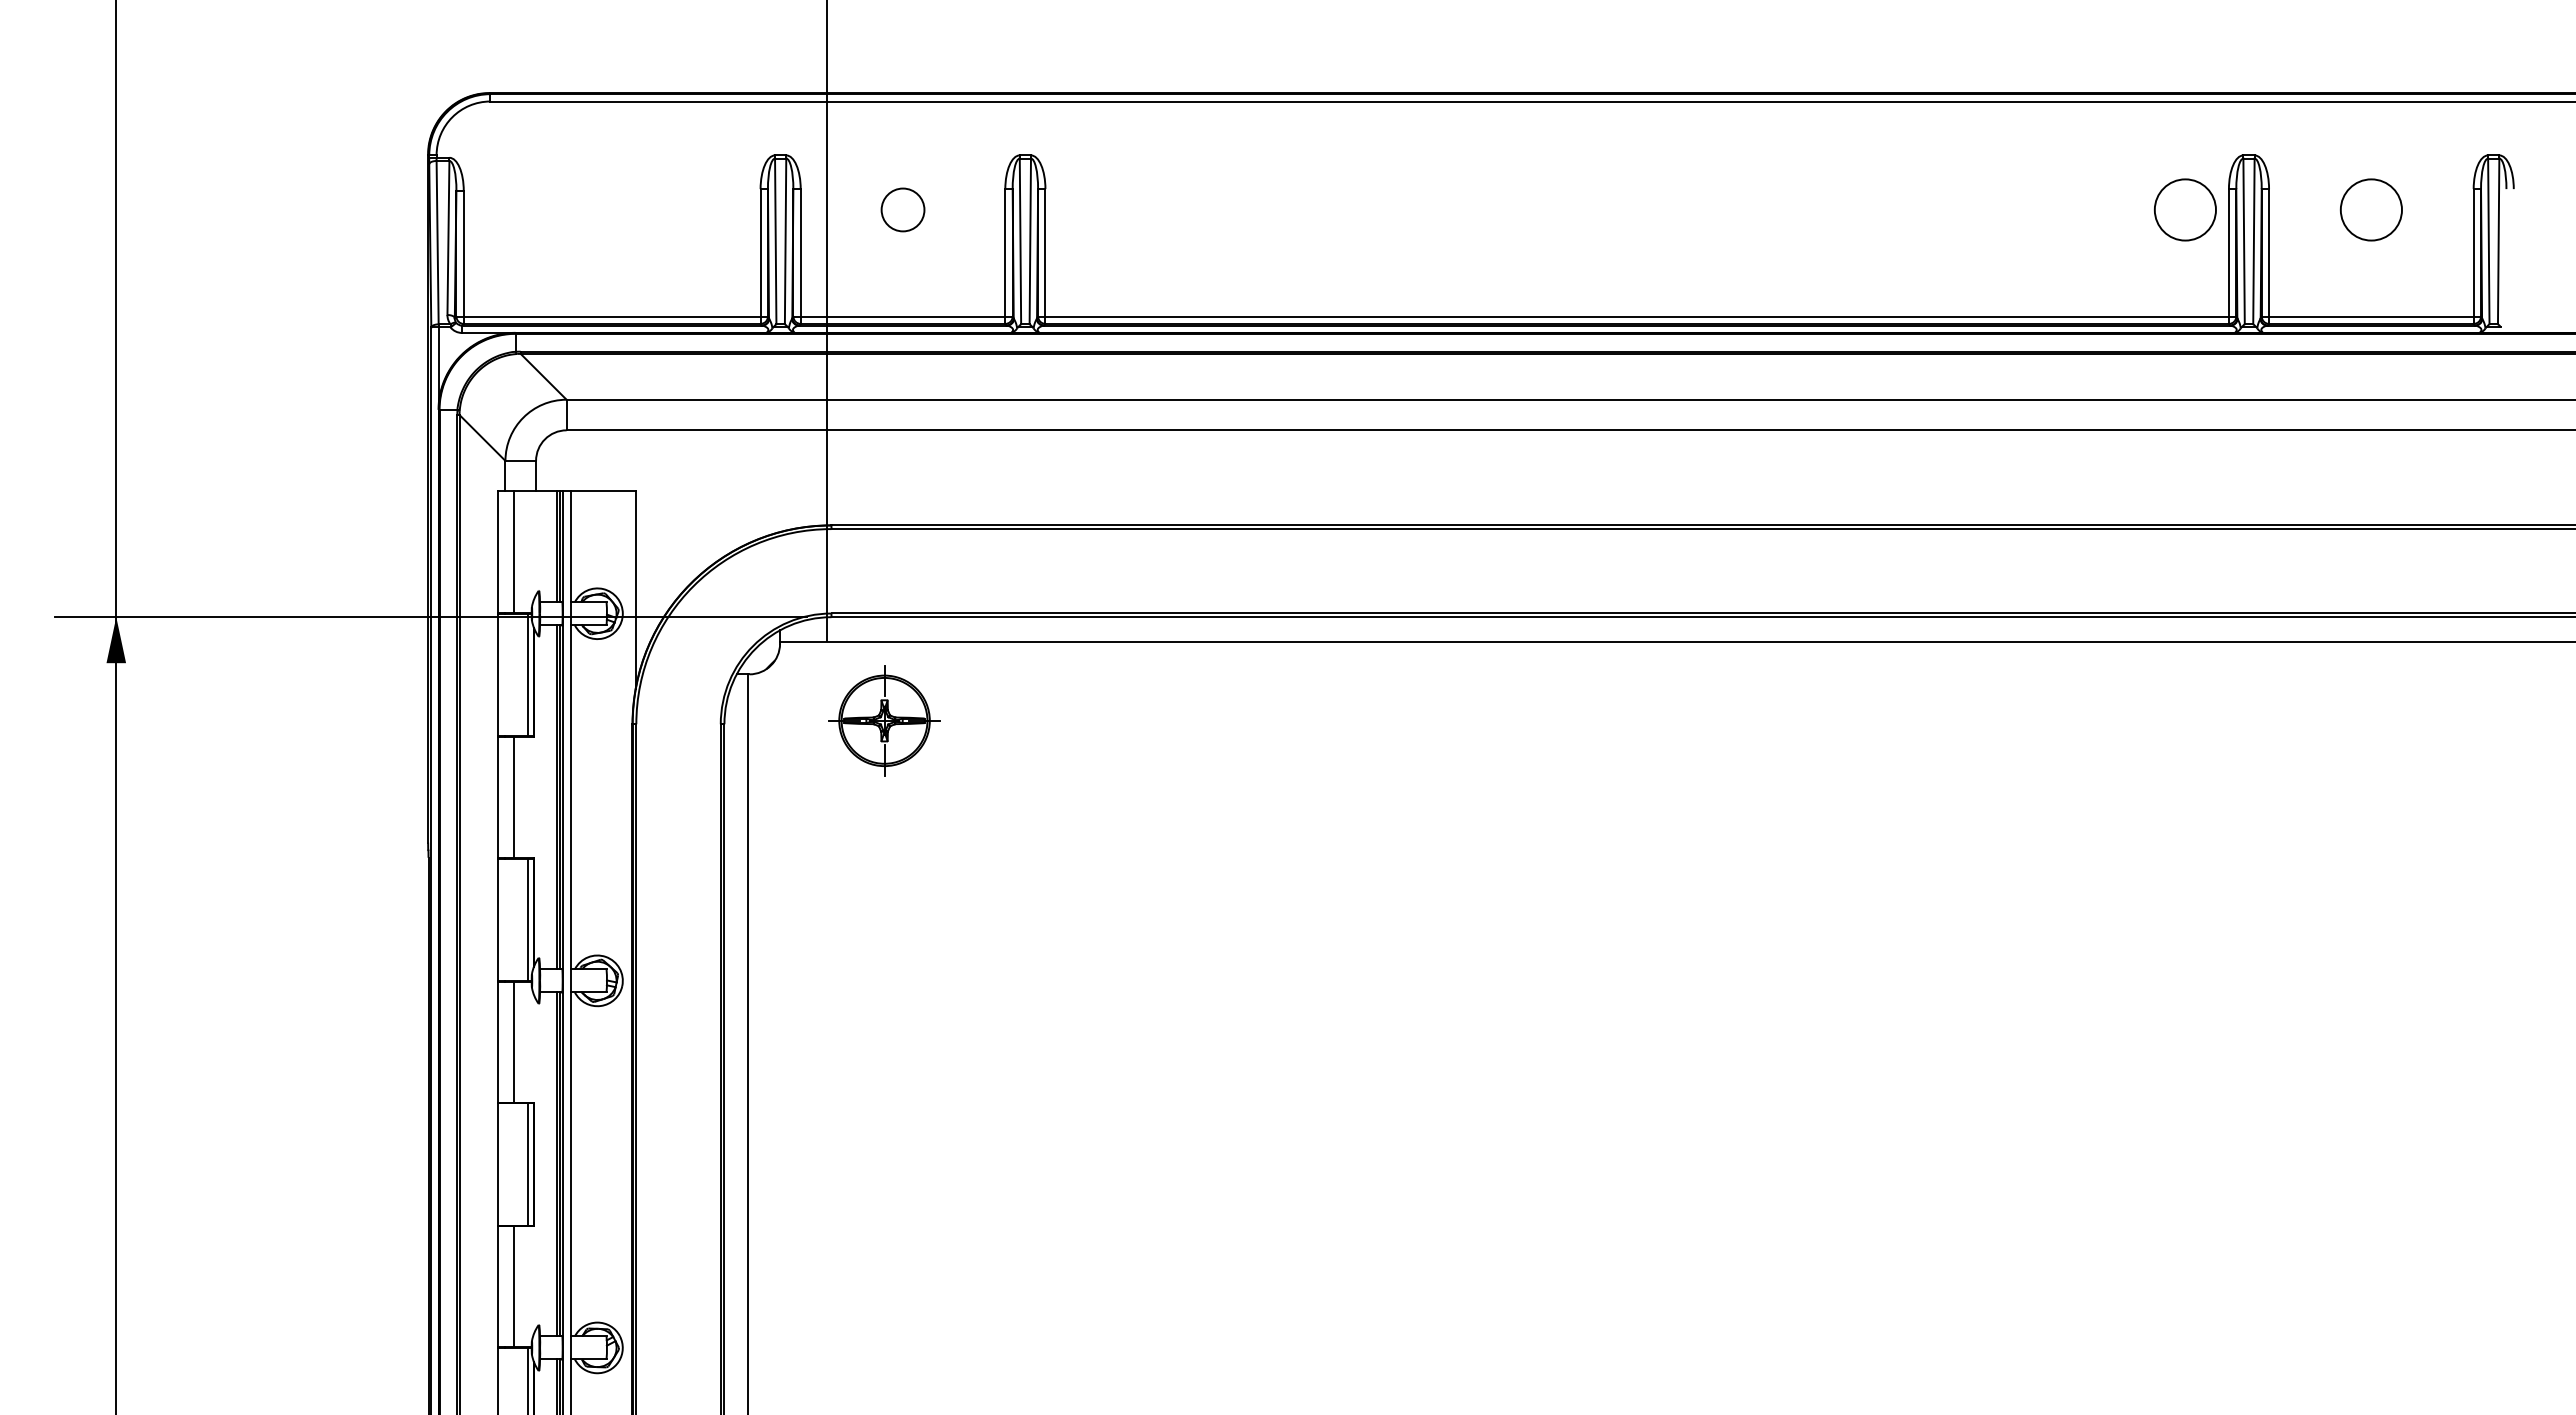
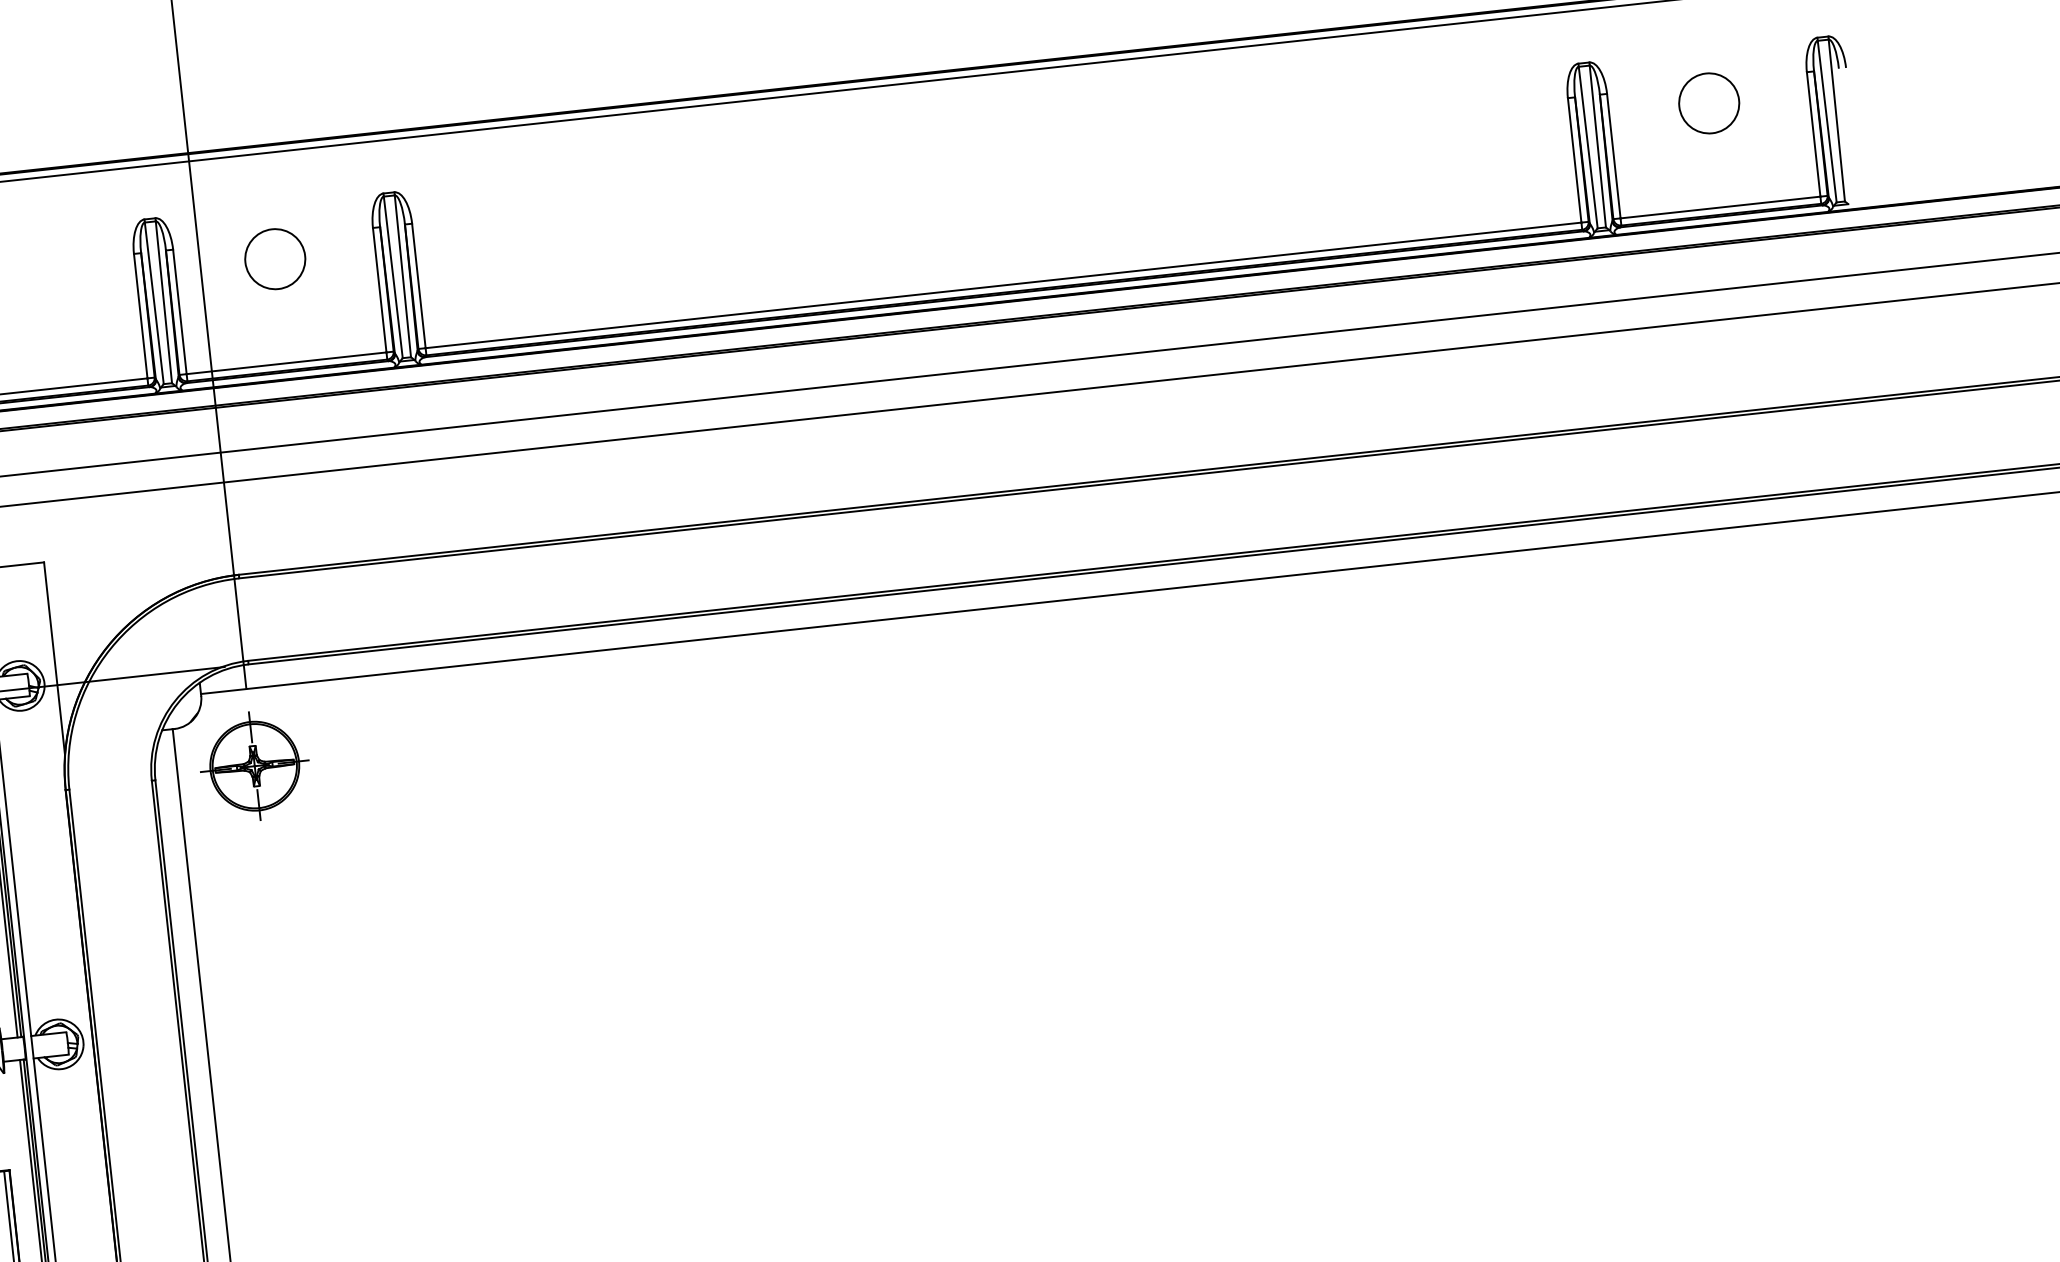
circle: (902, 209) -> (274, 258), size x1.43
circle: (2184, 209) -> (1526, 122), removed
part: (884, 720) -> (254, 765), moved

